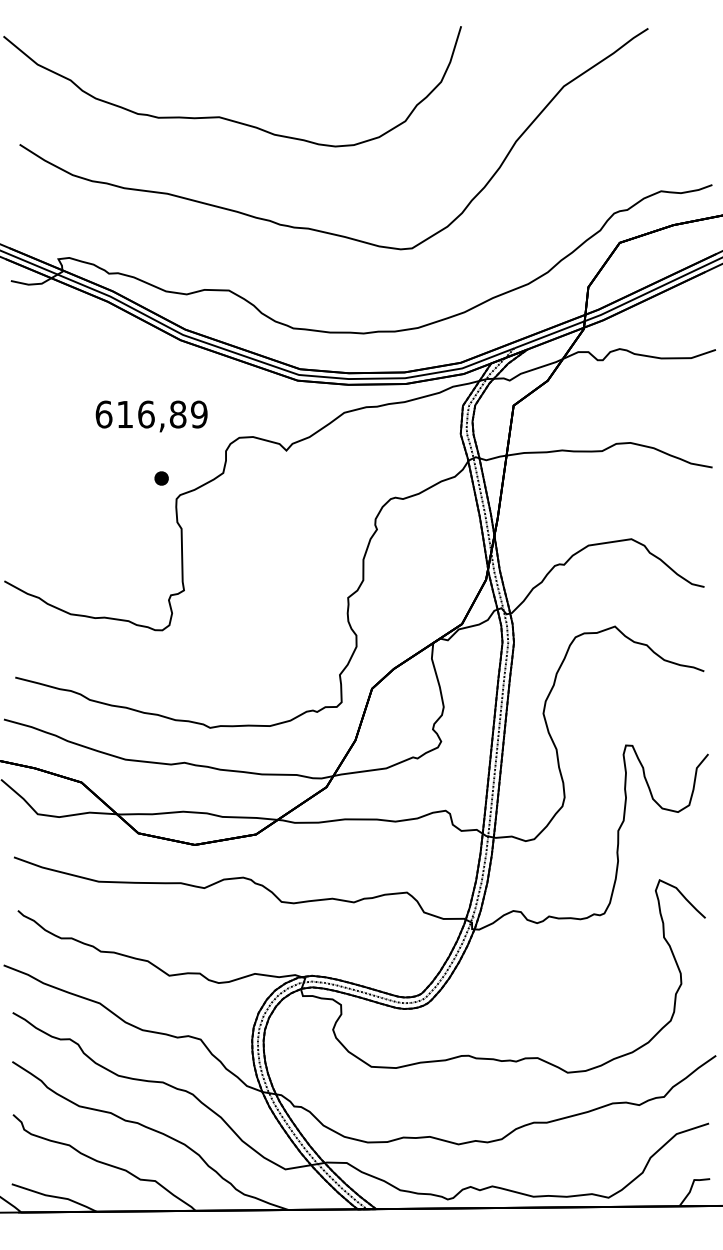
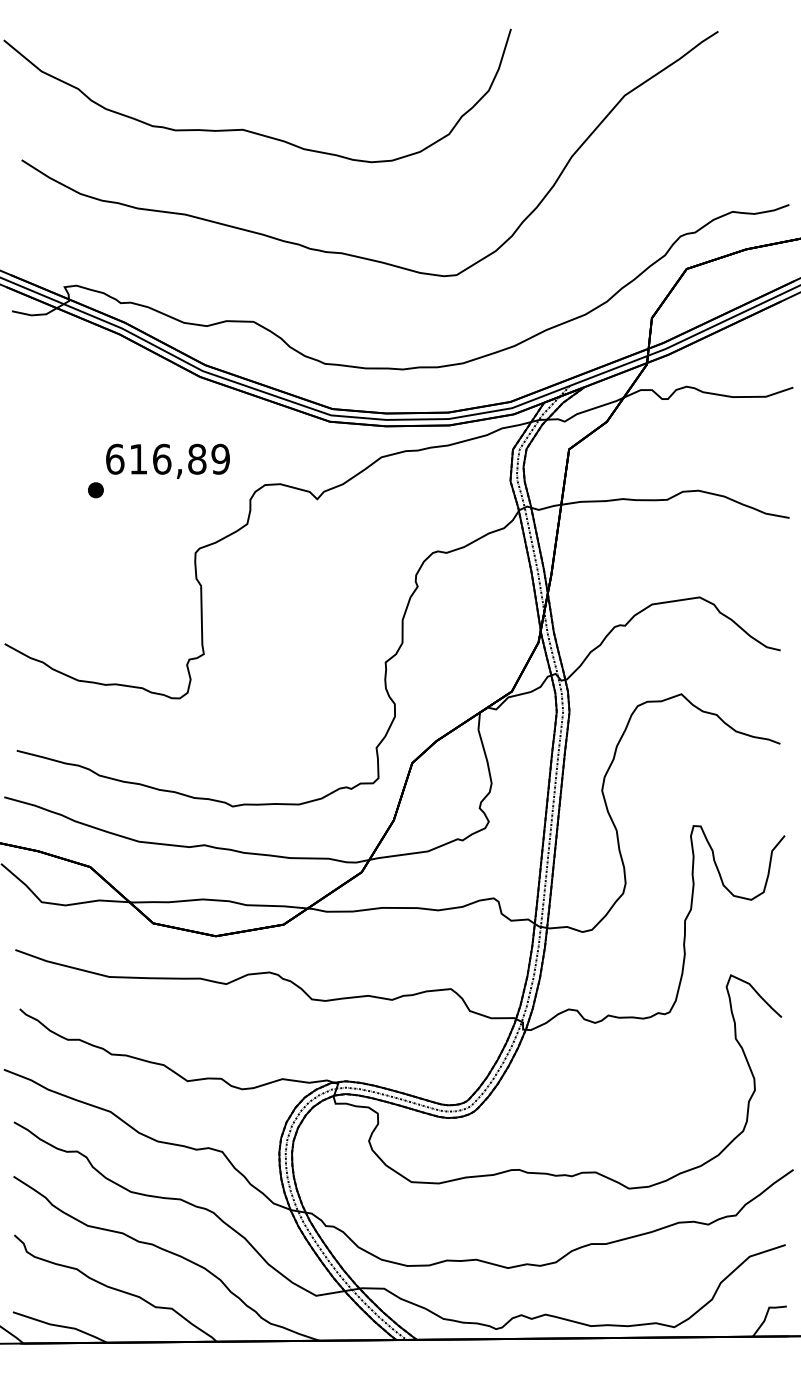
part: (161, 478) -> (95, 490), moved

